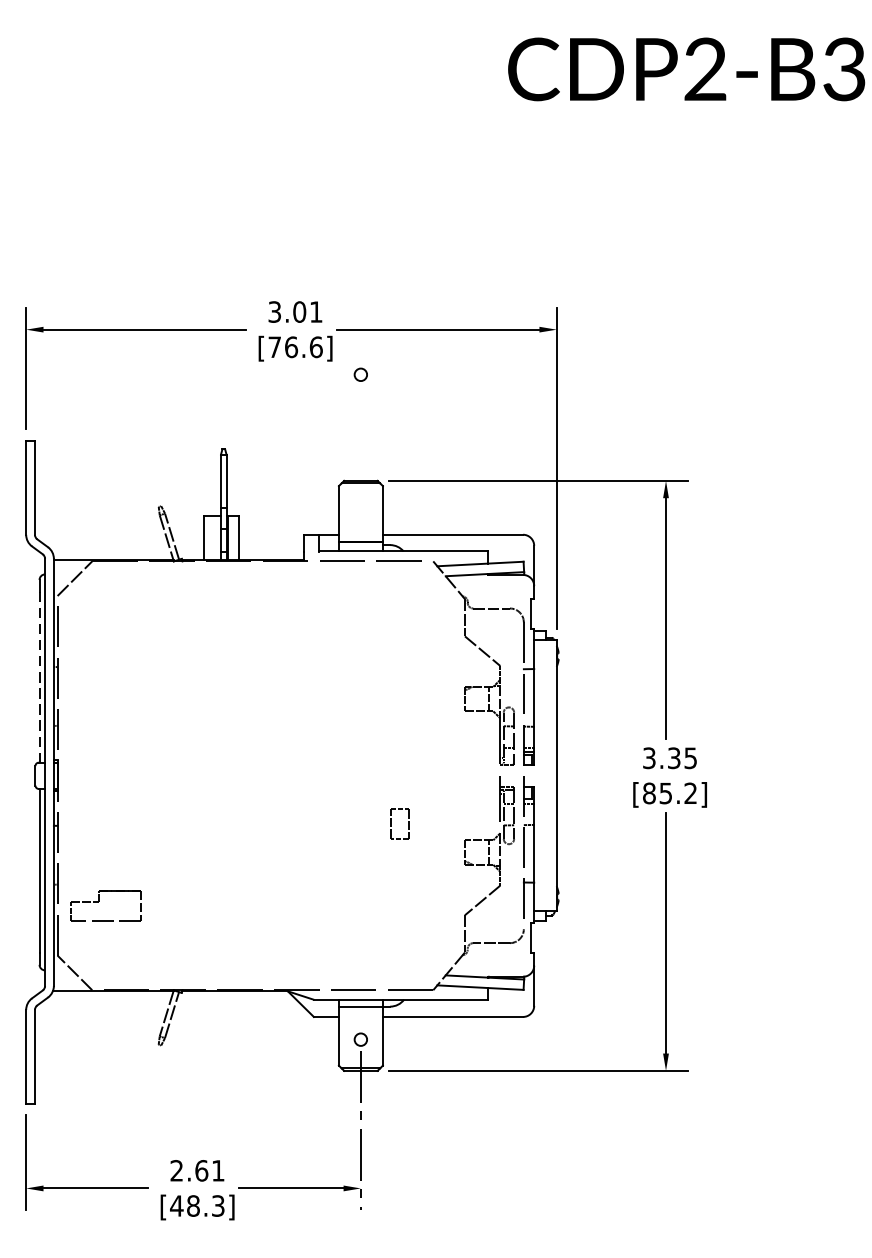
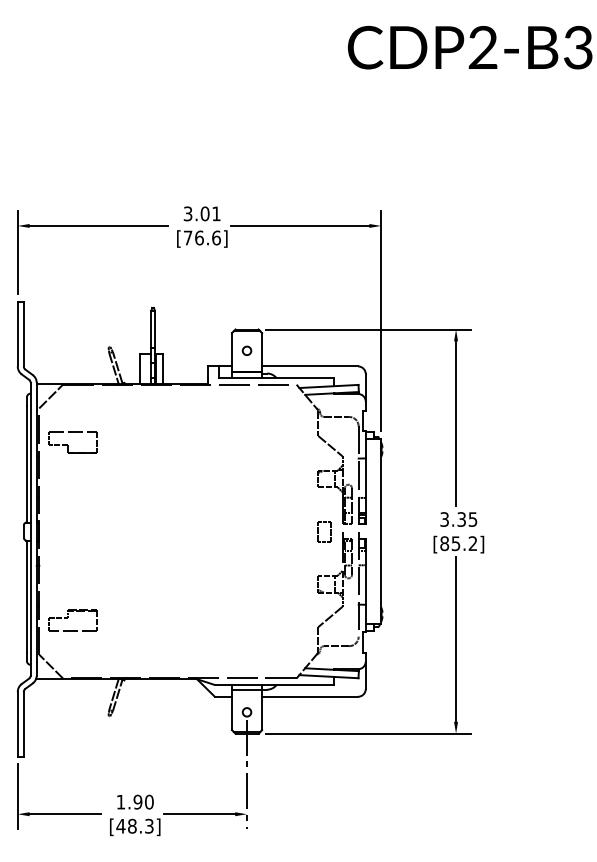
circle: (360, 374) -> (246, 350), moved
part: (106, 645) -> (72, 442), added
line: (38, 677) -> (26, 464), dashed -> solid
part: (399, 823) -> (324, 531), moved
text: (196, 1169) -> (134, 801), 2.61 -> 1.90

